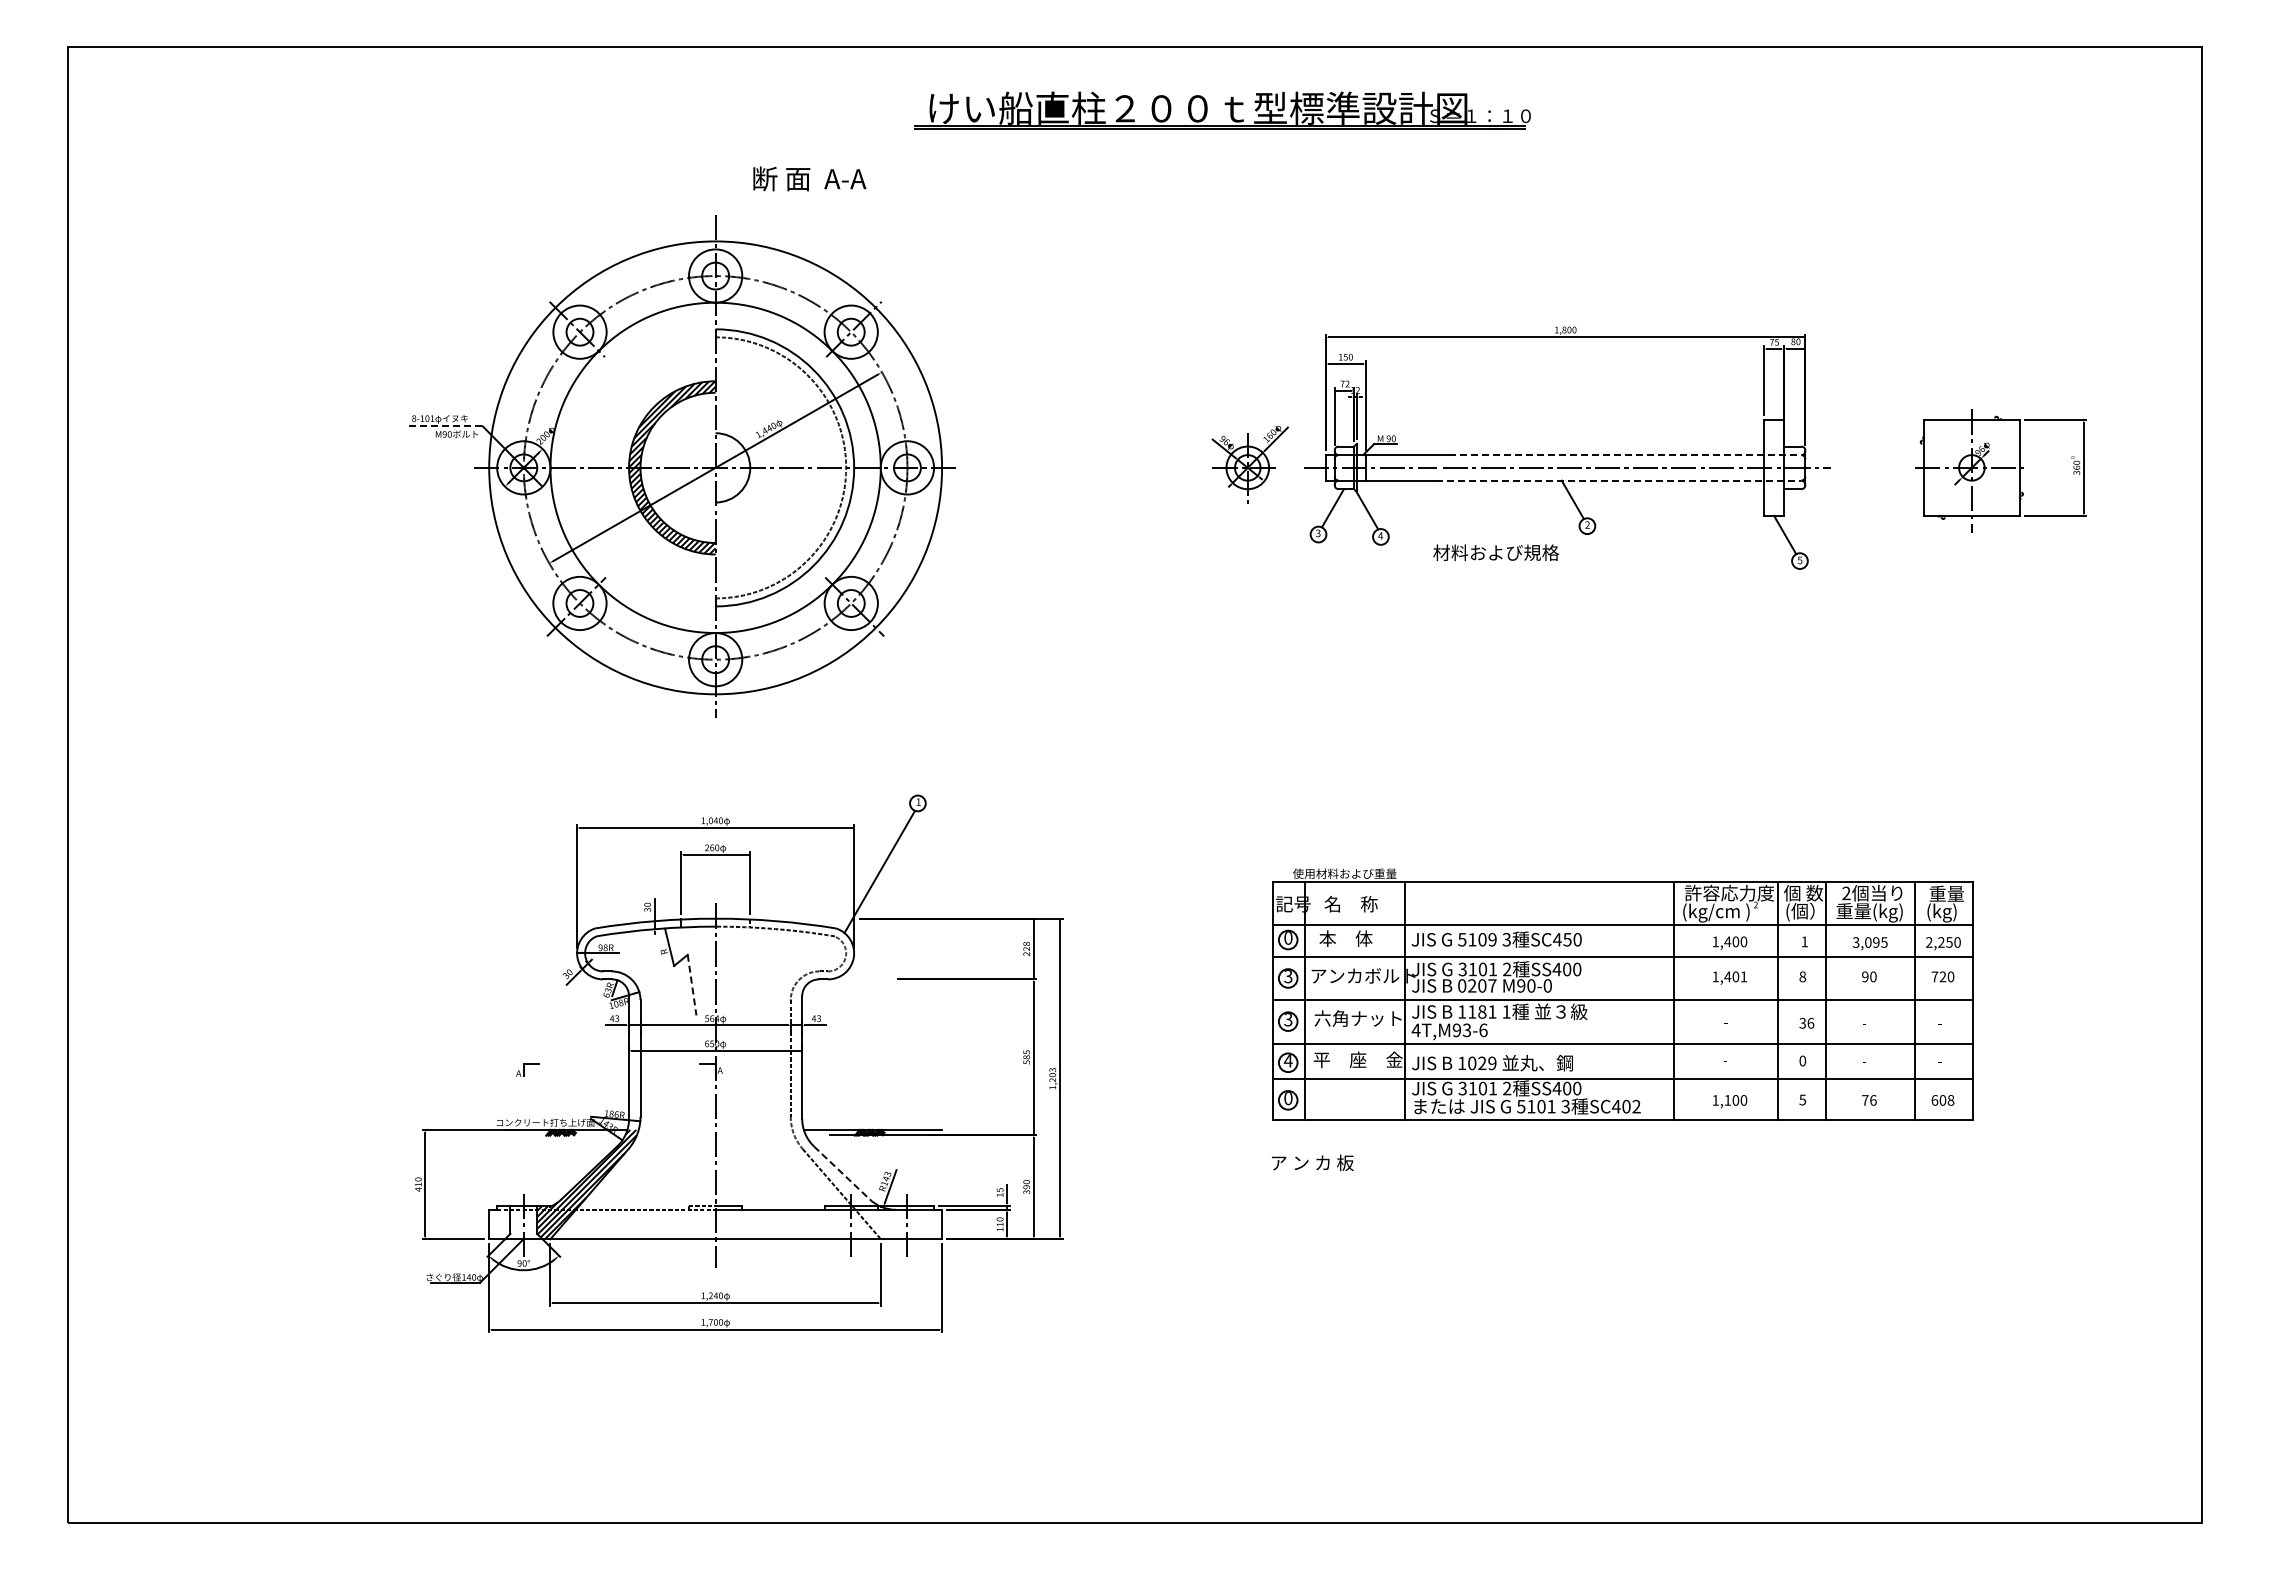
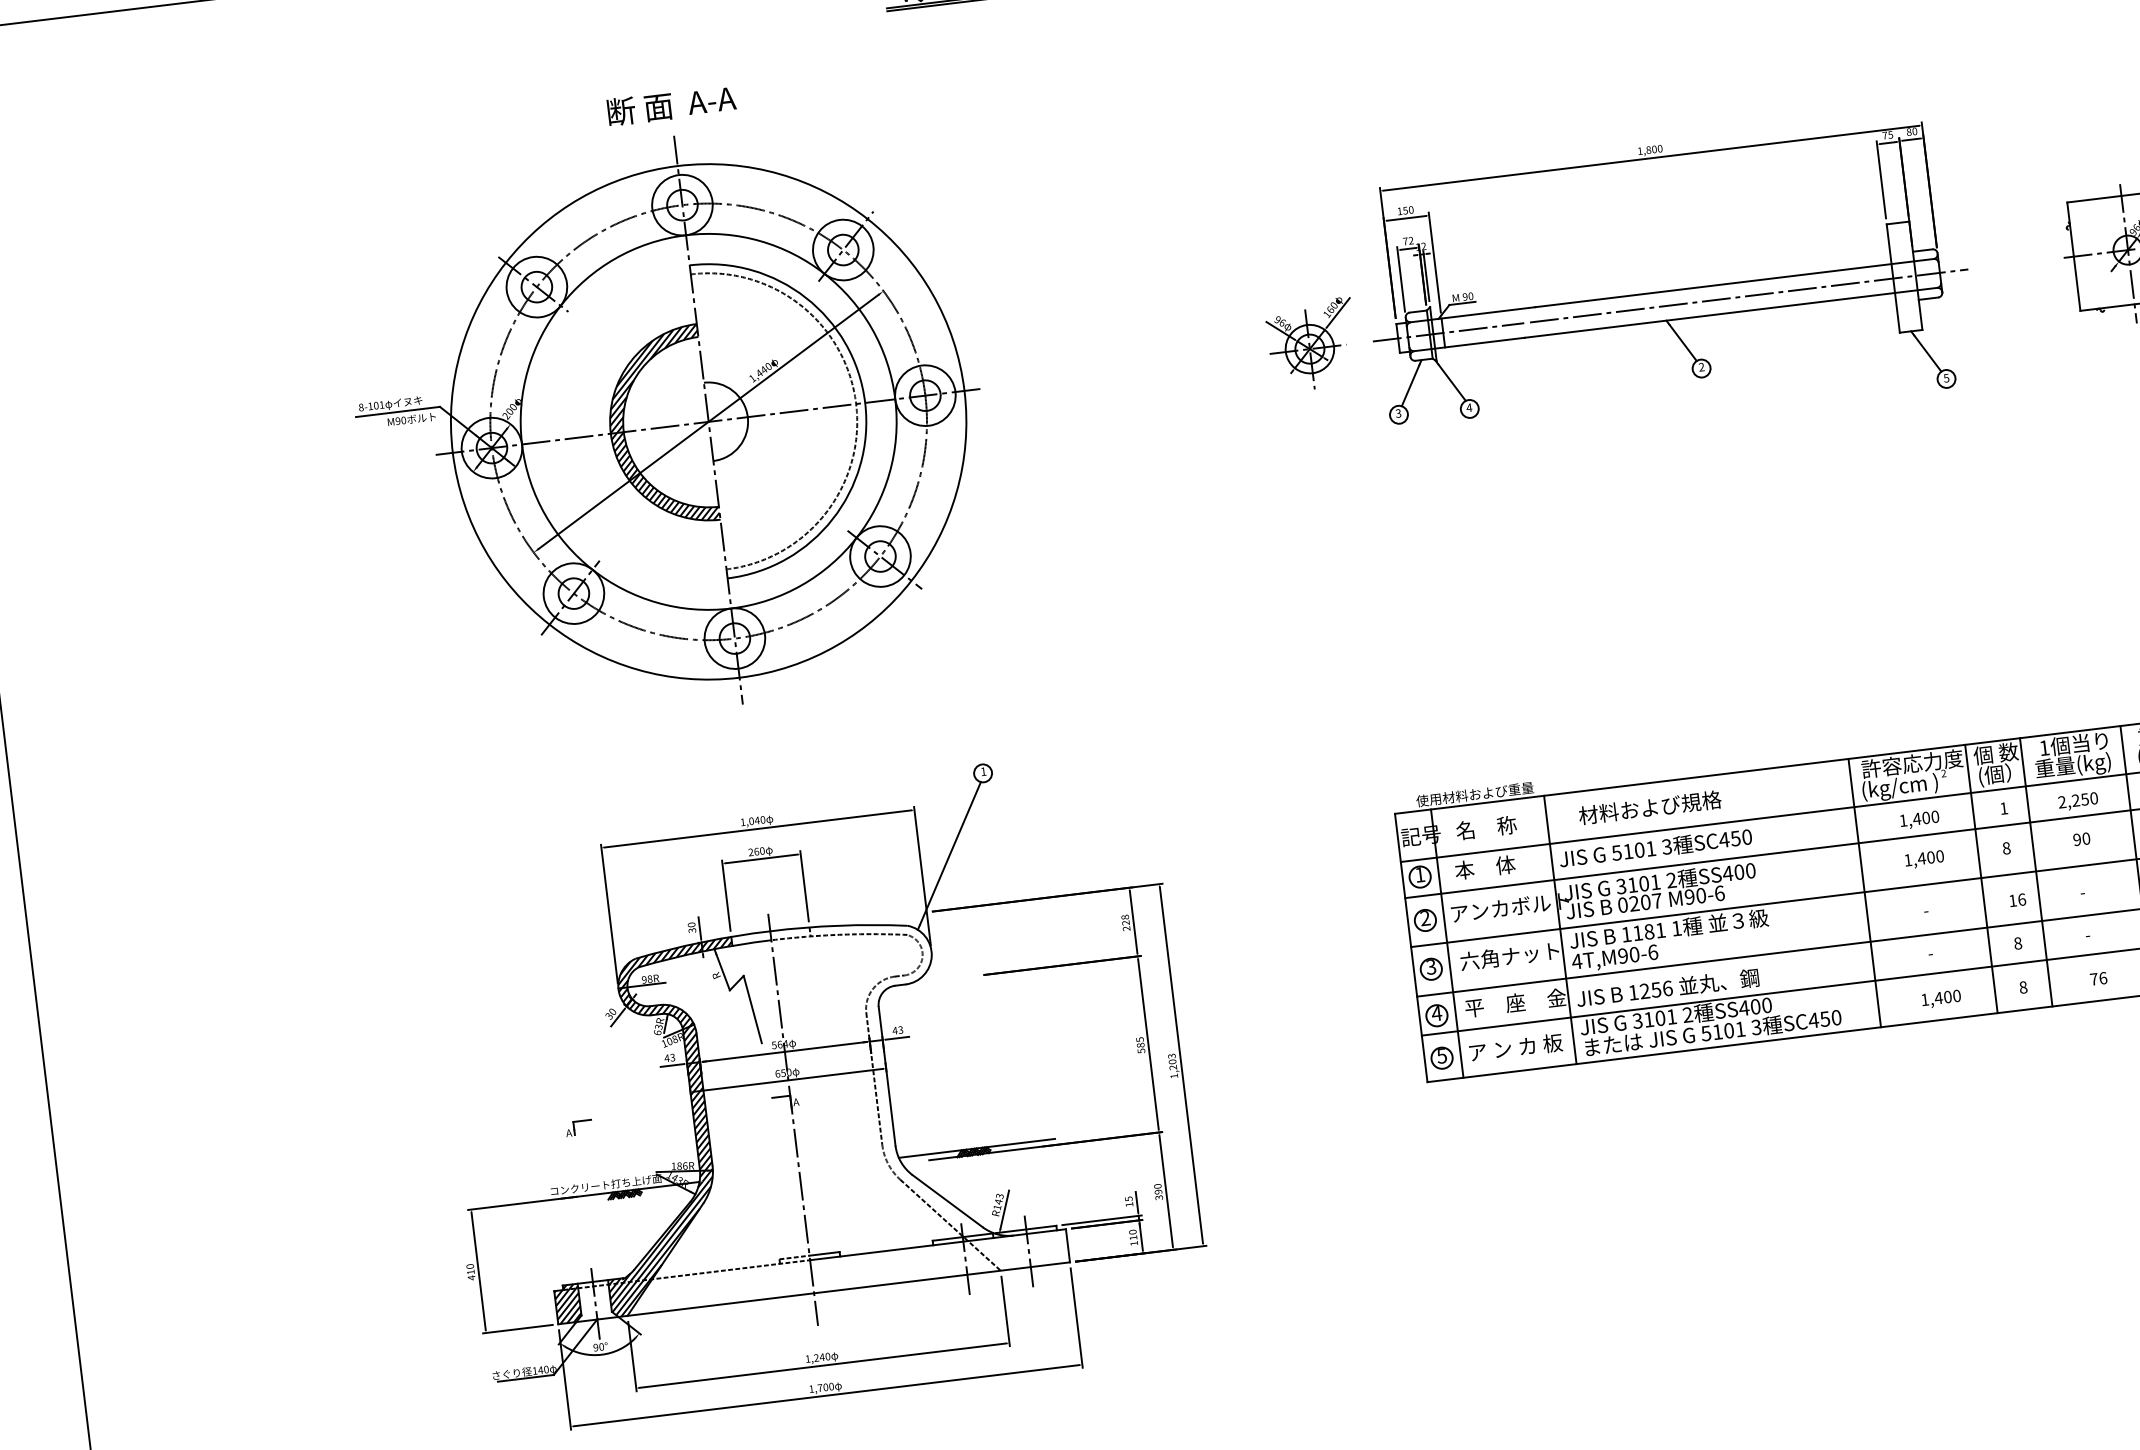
text: (809, 178) -> (671, 104), moved
line: (446, 426) -> (398, 411), dashed -> solid
line: (1625, 455) -> (1734, 283), dashed -> solid
line: (1619, 480) -> (1731, 312), dashed -> solid
text: (1495, 552) -> (1649, 807), moved
text: (1846, 892) -> (2044, 747), 2 -> 1
text: (1288, 937) -> (1420, 874), 0 -> 1
text: (1492, 939) -> (1650, 848), 5109 -> 5101
text: (1869, 942) -> (2077, 800), 3,095 -> 2,250
text: (1743, 976) -> (1939, 856), 1,401 -> 1,400
text: (1288, 977) -> (1425, 919), 3 -> 2
line: (692, 985) -> (753, 1009), dashed -> solid
text: (1547, 985) -> (1719, 892), M90-0 -> M90-6
text: (1802, 1022) -> (2012, 899), 36 -> 16
hatch: (629, 1024) -> (687, 1062), added
text: (1466, 1030) -> (1633, 954), 4T,M93-6 -> 4T,M90-6
text: (1802, 1061) -> (2017, 943), 0 -> 8
text: (1482, 1063) -> (1656, 990), 1029 -> 1256
text: (1288, 1098) -> (1442, 1056), 0 -> 5
text: (1802, 1099) -> (2023, 986), 5 -> 8
text: (1727, 1100) -> (1938, 998), 1,100 -> 1,400
text: (1631, 1106) -> (1830, 1018), SC402 -> SC450
text: (1312, 1162) -> (1515, 1047), moved
line: (842, 1173) -> (948, 1201), dashed -> solid
hatch: (499, 1222) -> (567, 1304), added

